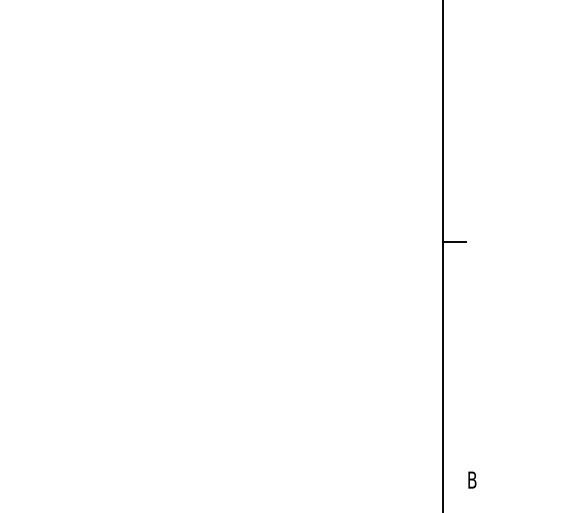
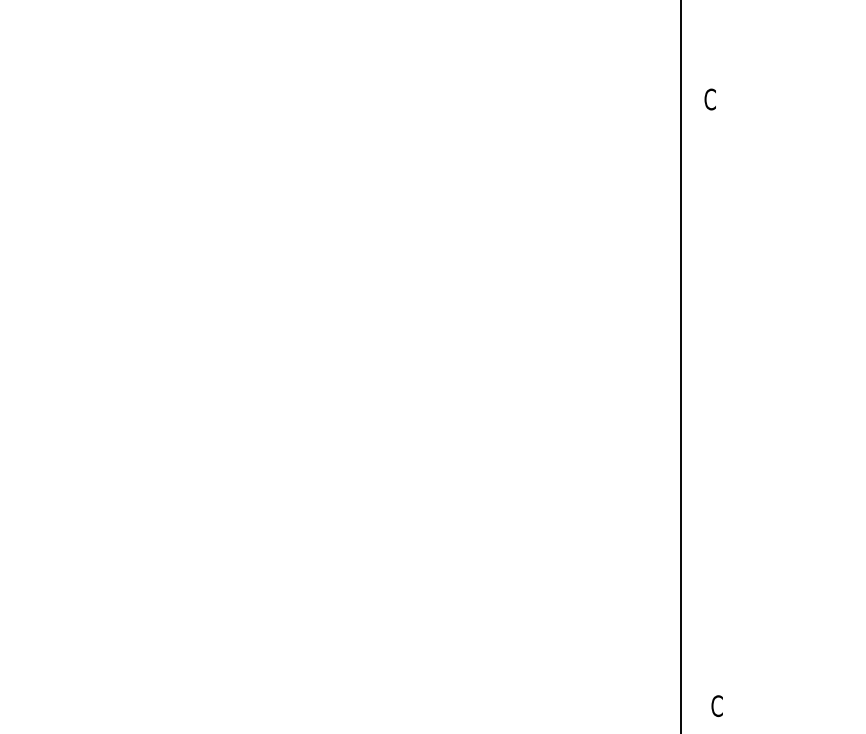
line: (454, 241) -> (694, 410), removed
text: (471, 480) -> (716, 706), B -> C

